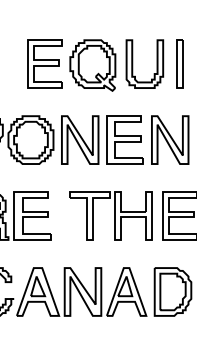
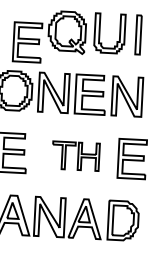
part: (44, 63) -> (27, 41), moved
part: (110, 215) -> (75, 155), size x0.7

